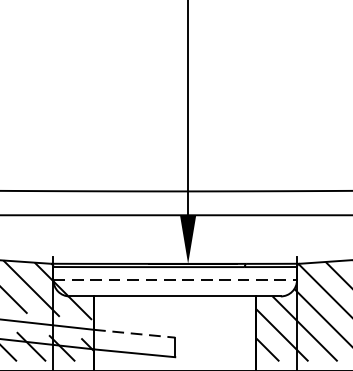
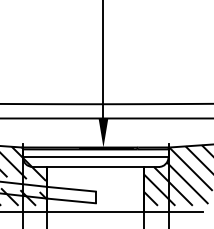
line: (174, 280) -> (95, 157), dashed -> solid
line: (136, 334) -> (72, 189), dashed -> solid

